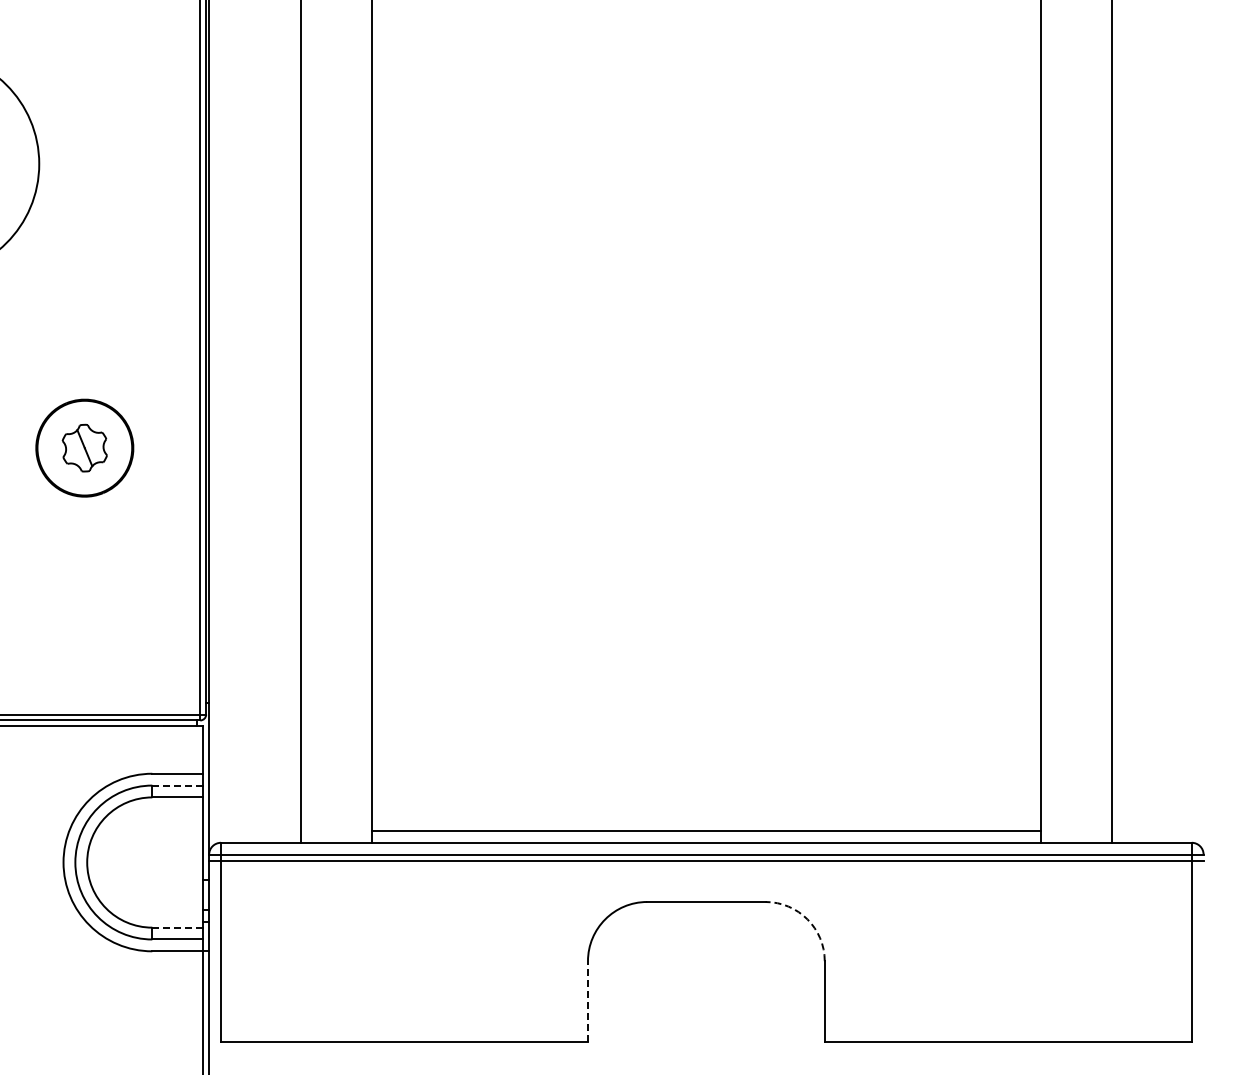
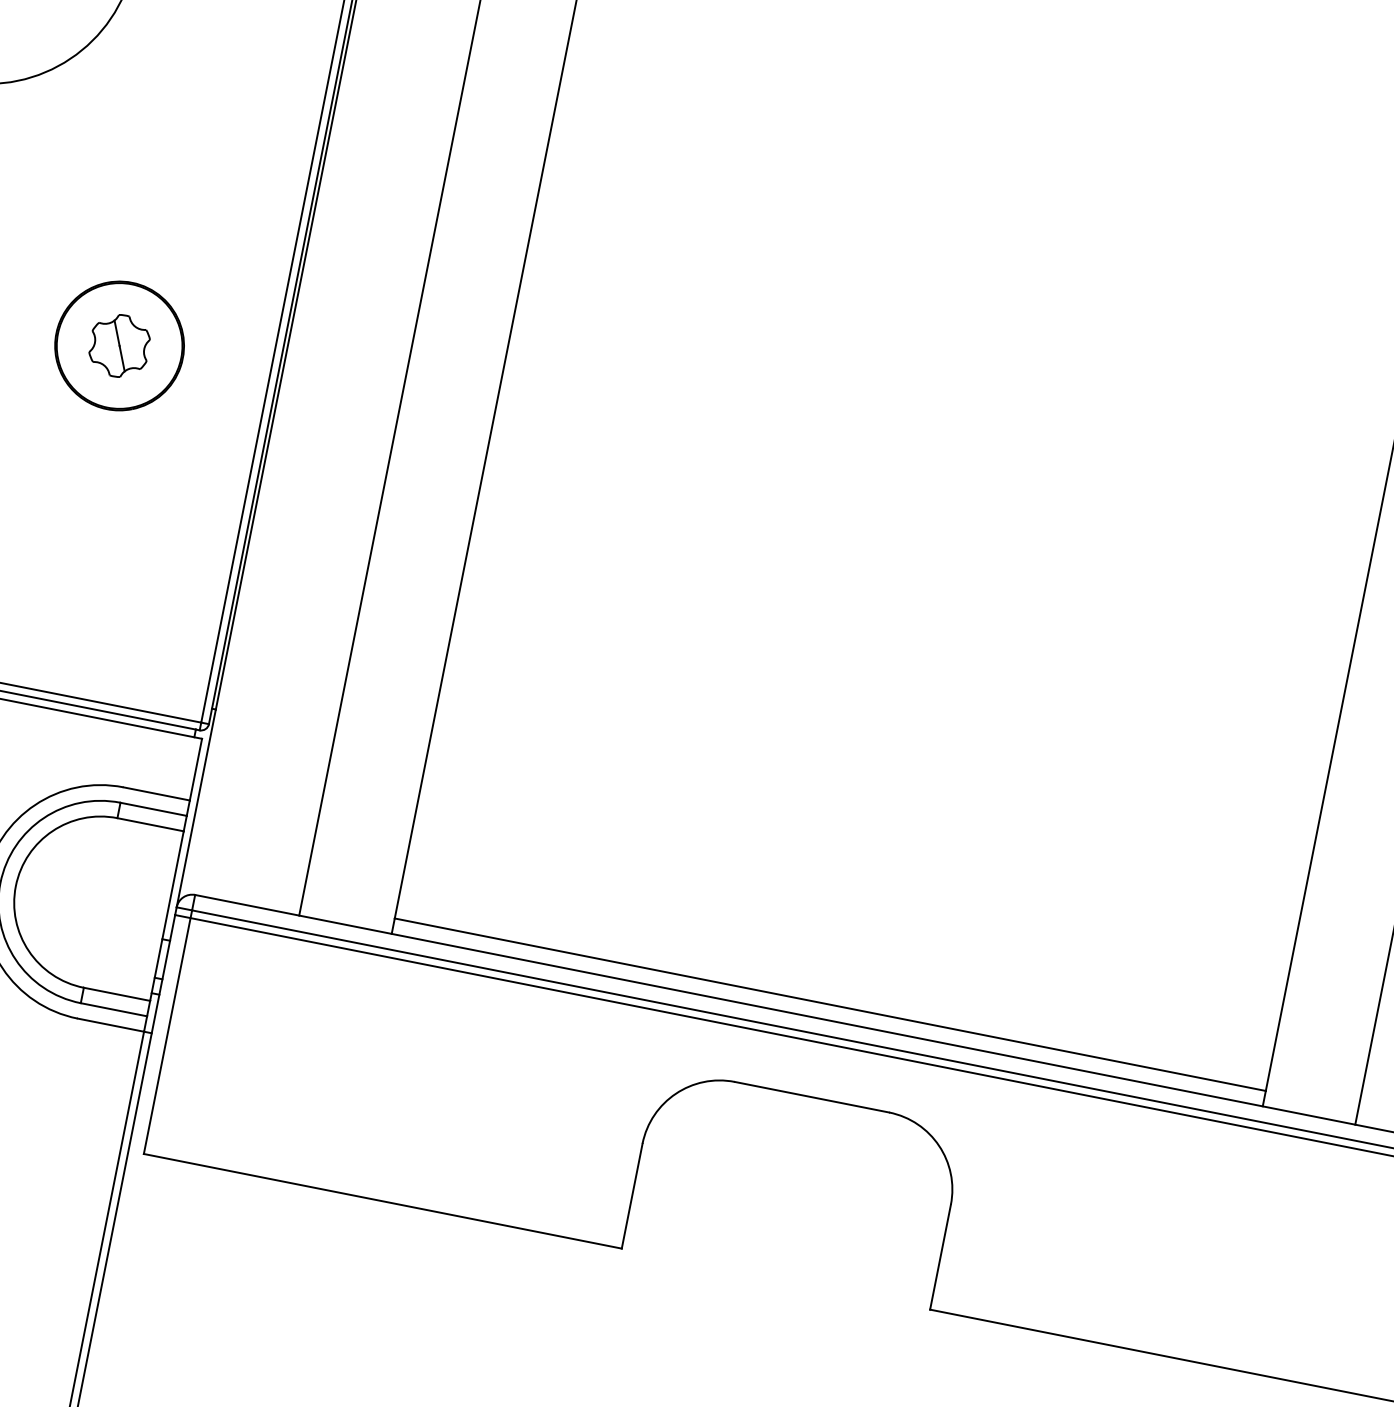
line: (178, 785) -> (154, 809), dashed -> solid
arc: (807, 919) -> (939, 1146), dashed -> solid
line: (178, 927) -> (117, 994), dashed -> solid
line: (587, 1000) -> (631, 1194), dashed -> solid

